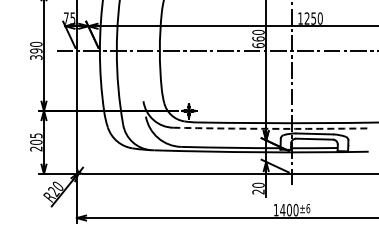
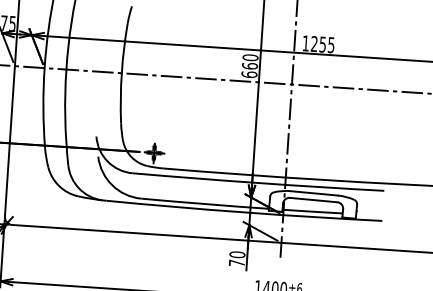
text: (319, 18) -> (330, 45), 1250 -> 1255
arc: (271, 128) -> (259, 182), dashed -> solid
text: (258, 191) -> (236, 262), 20 -> 70

